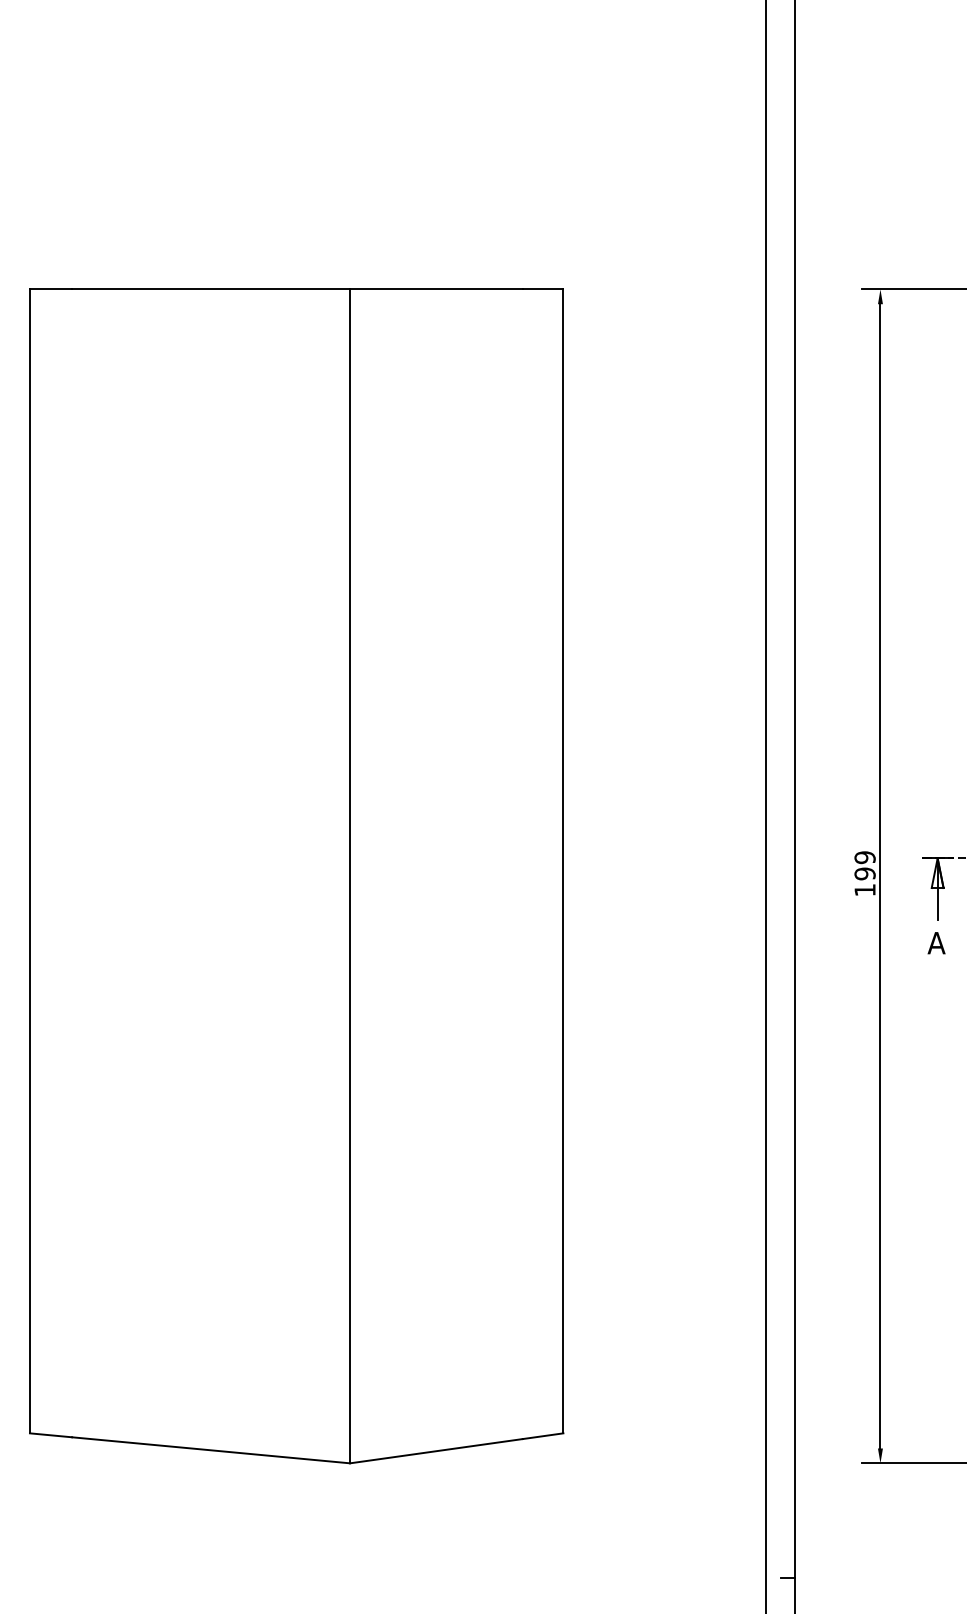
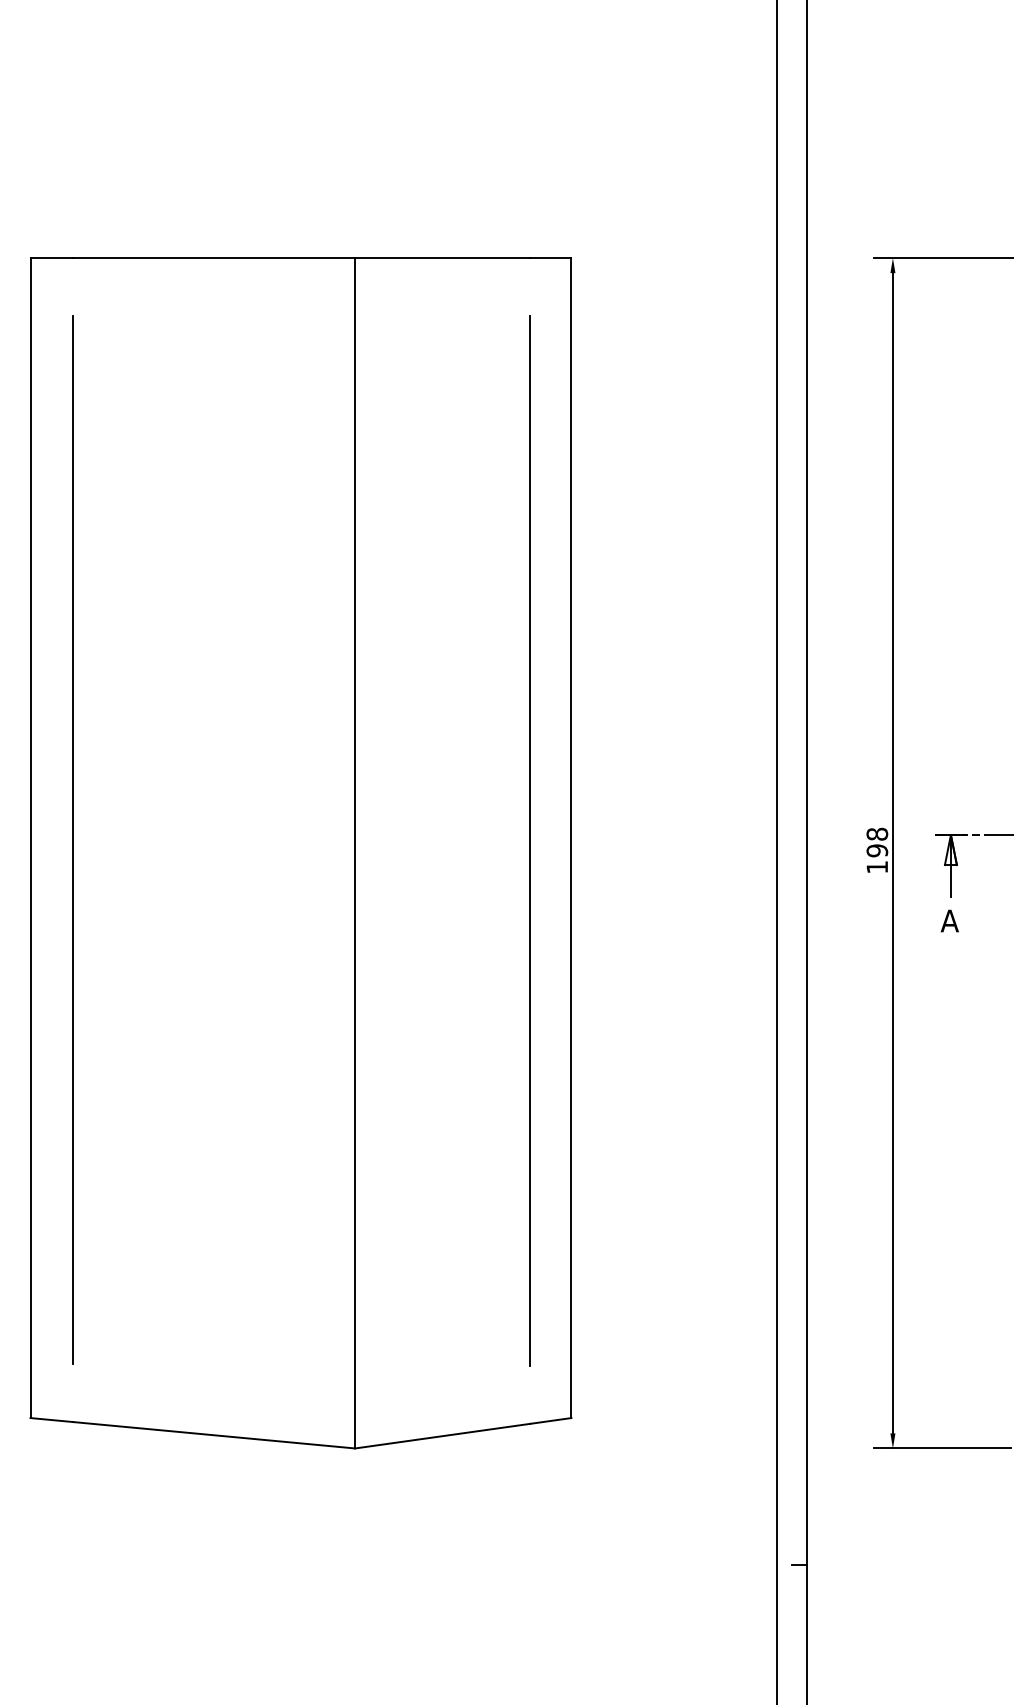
text: (865, 856) -> (877, 833), 199 -> 198
line: (72, 862) -> (73, 839), added
line: (523, 863) -> (530, 840), added

